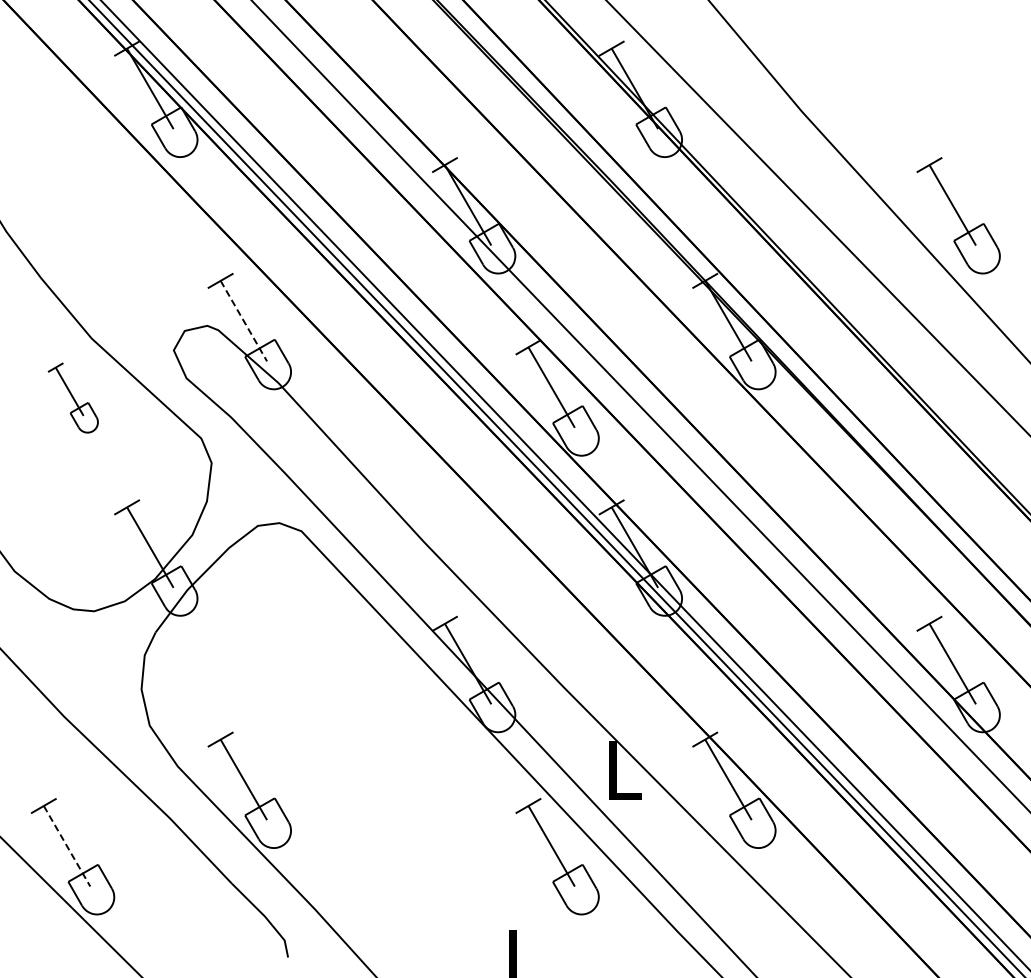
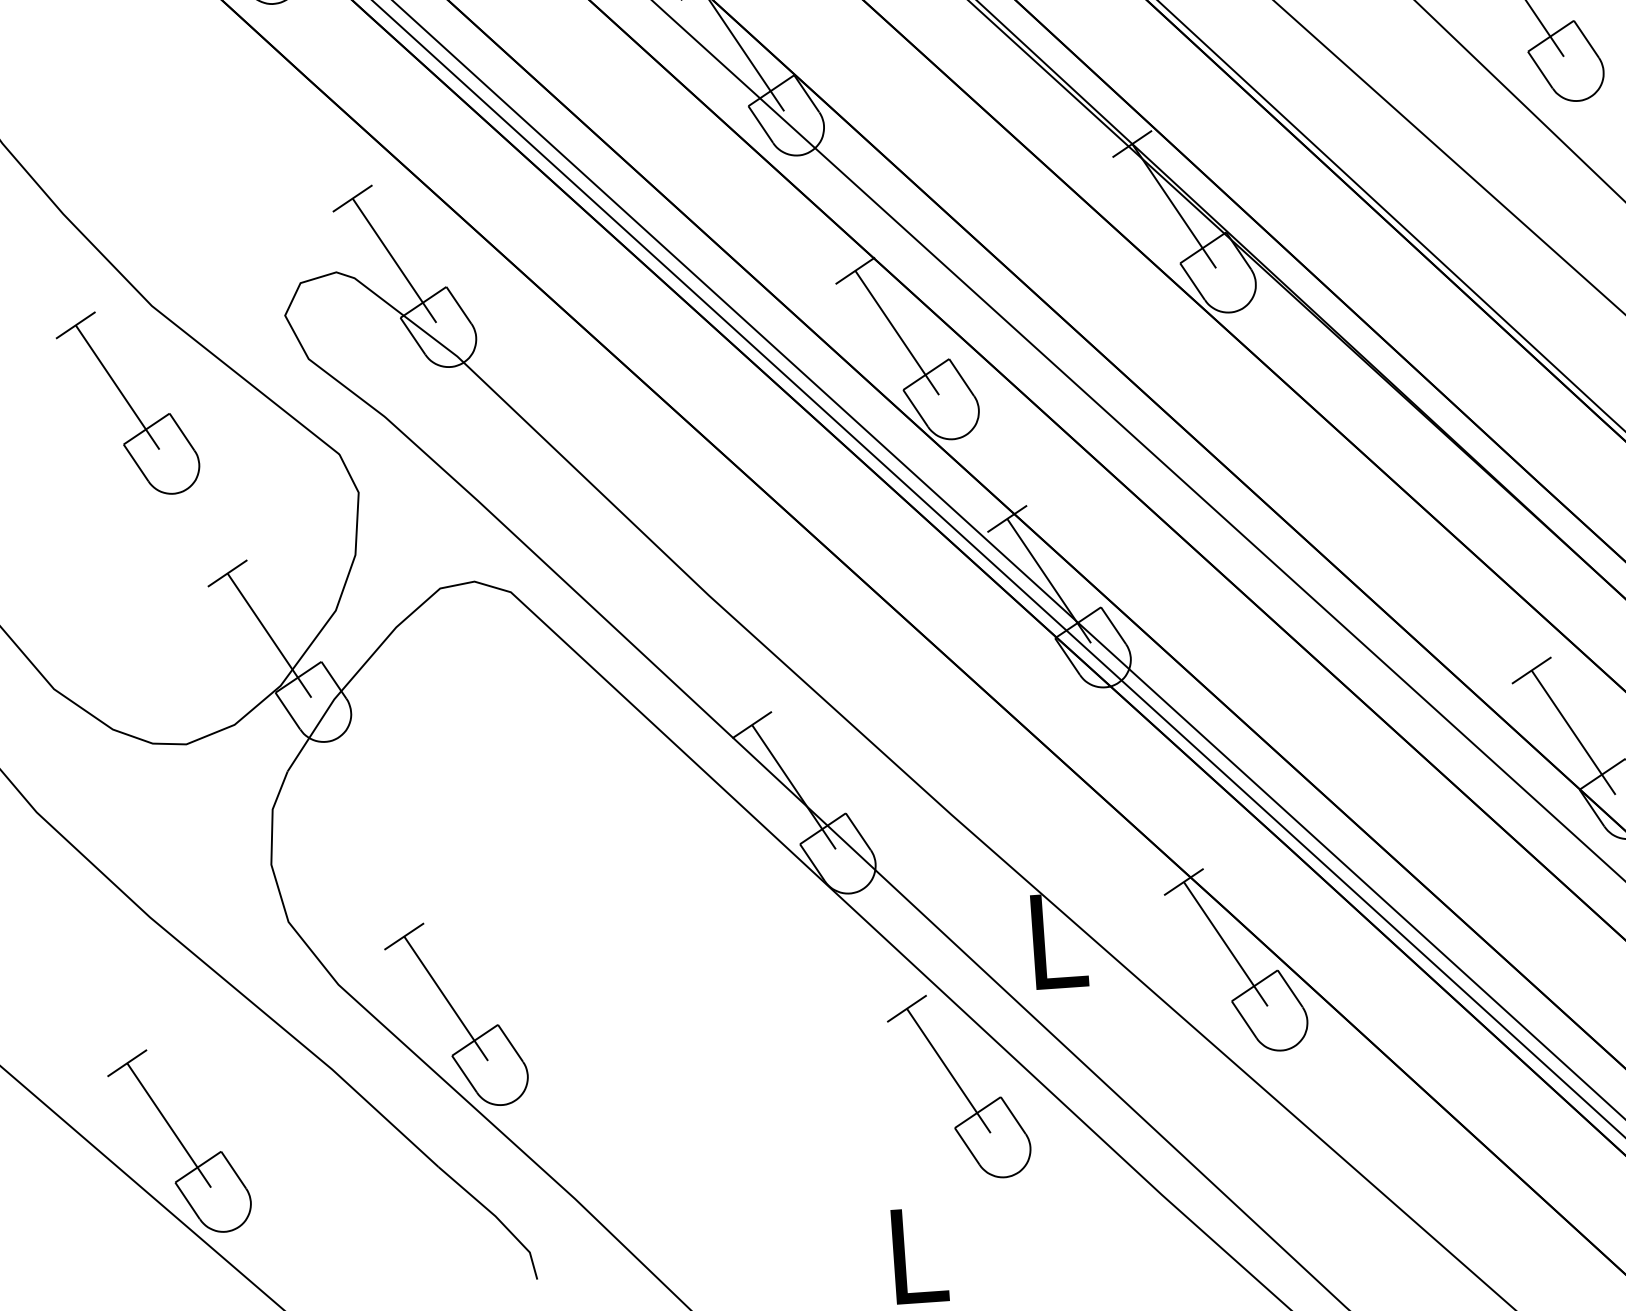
line: (244, 321) -> (395, 261), dashed -> solid
part: (73, 397) -> (129, 402), size x1.67
line: (67, 846) -> (169, 1125), dashed -> solid

